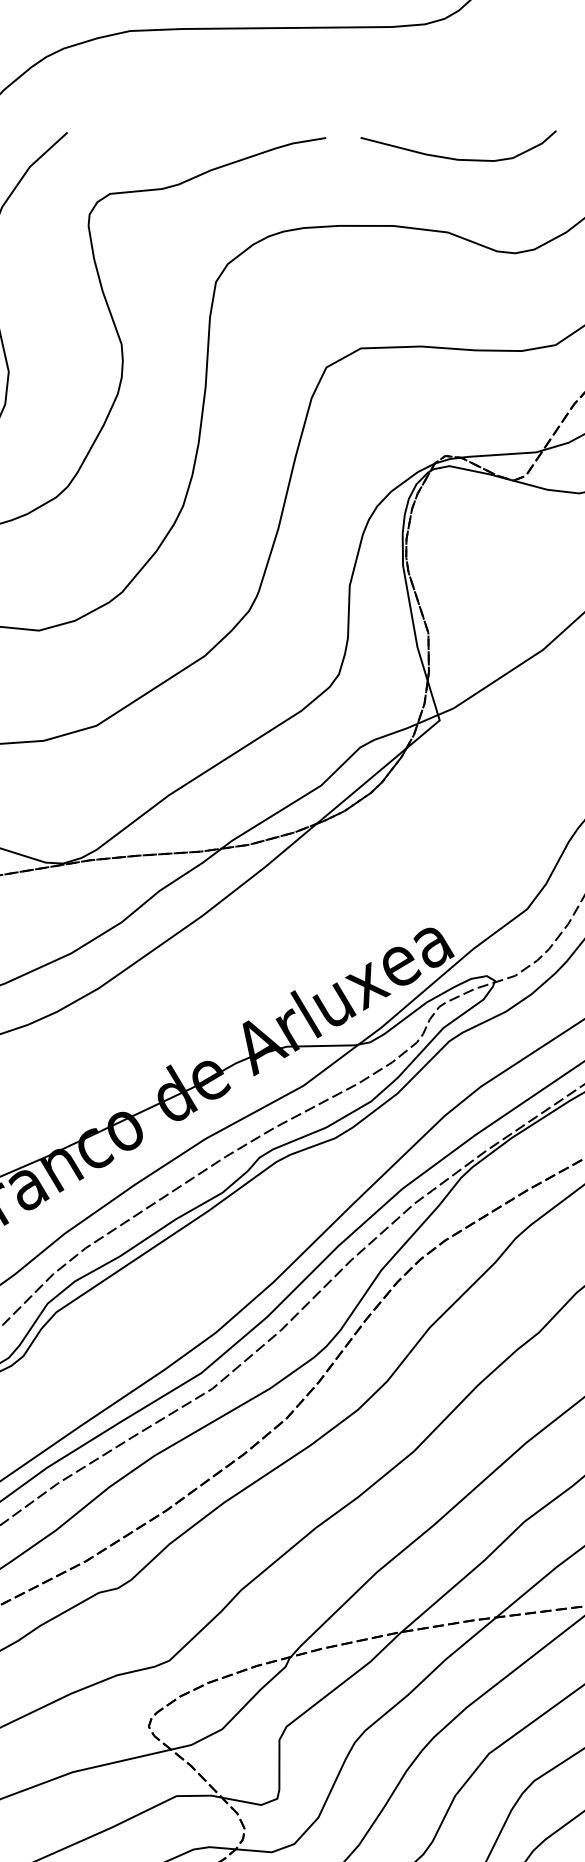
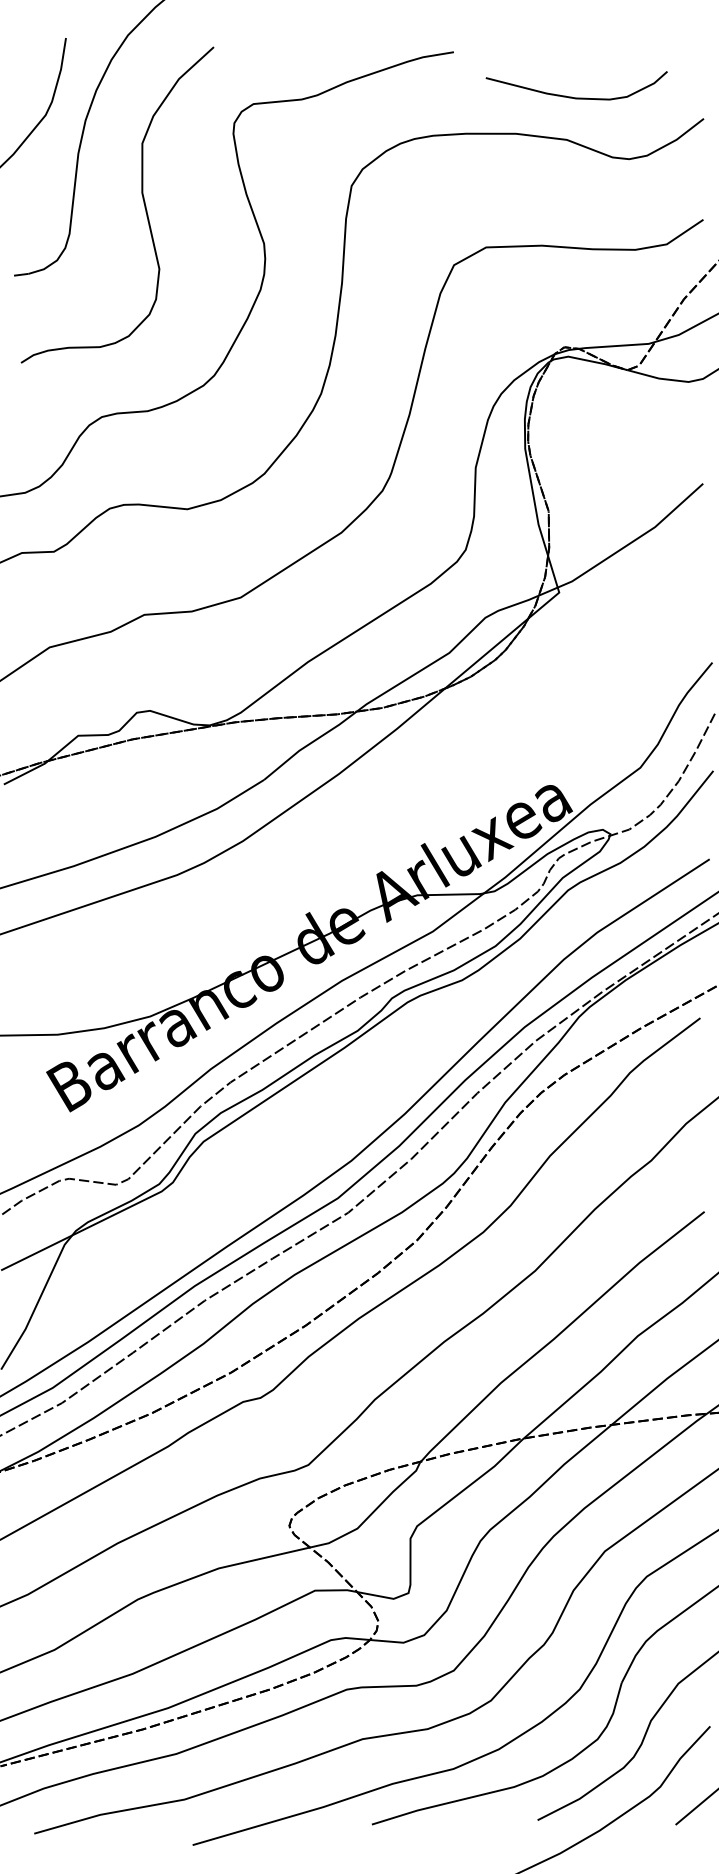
curve: (458, 158) -> (576, 97), moved

